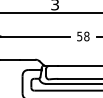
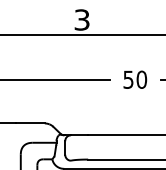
text: (86, 36) -> (141, 79), 58 -> 50

